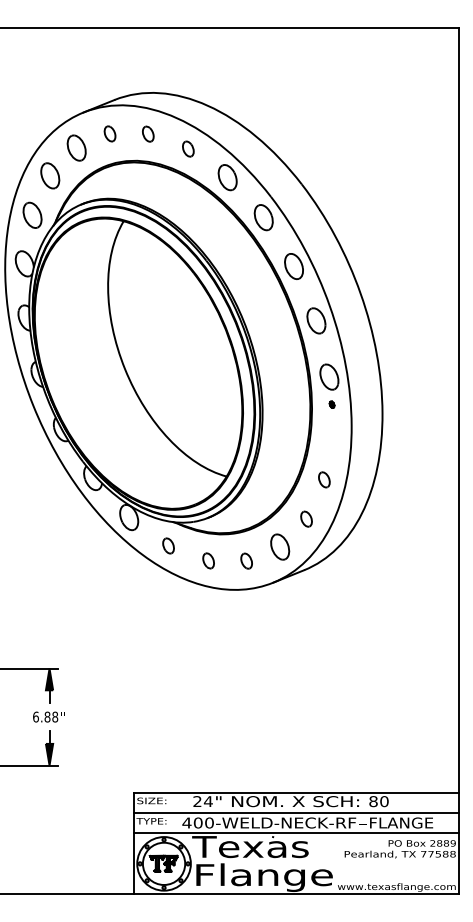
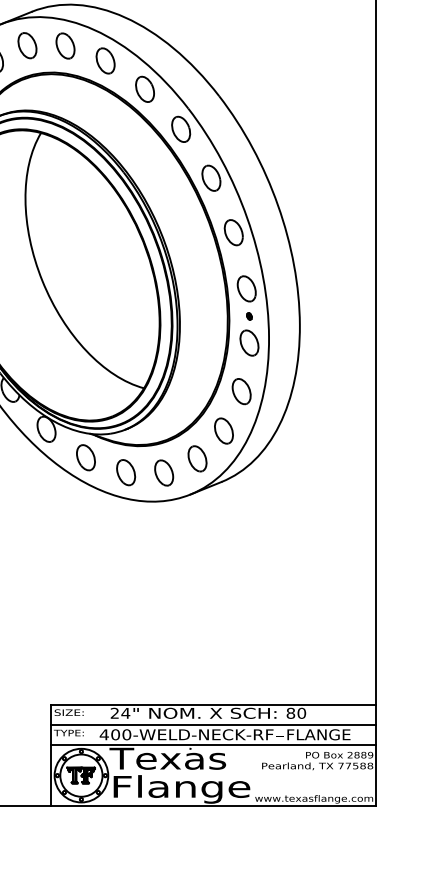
part: (109, 133) -> (26, 45), size x1.67
part: (148, 133) -> (65, 45), size x1.67
part: (188, 148) -> (105, 60), size x1.67
part: (331, 430) -> (248, 342), added
part: (324, 479) -> (241, 391), size x1.67
part: (306, 518) -> (223, 430), size x1.67
part: (168, 545) -> (85, 457), size x1.67
part: (208, 560) -> (125, 472), size x1.67
part: (246, 560) -> (163, 472), size x1.67

